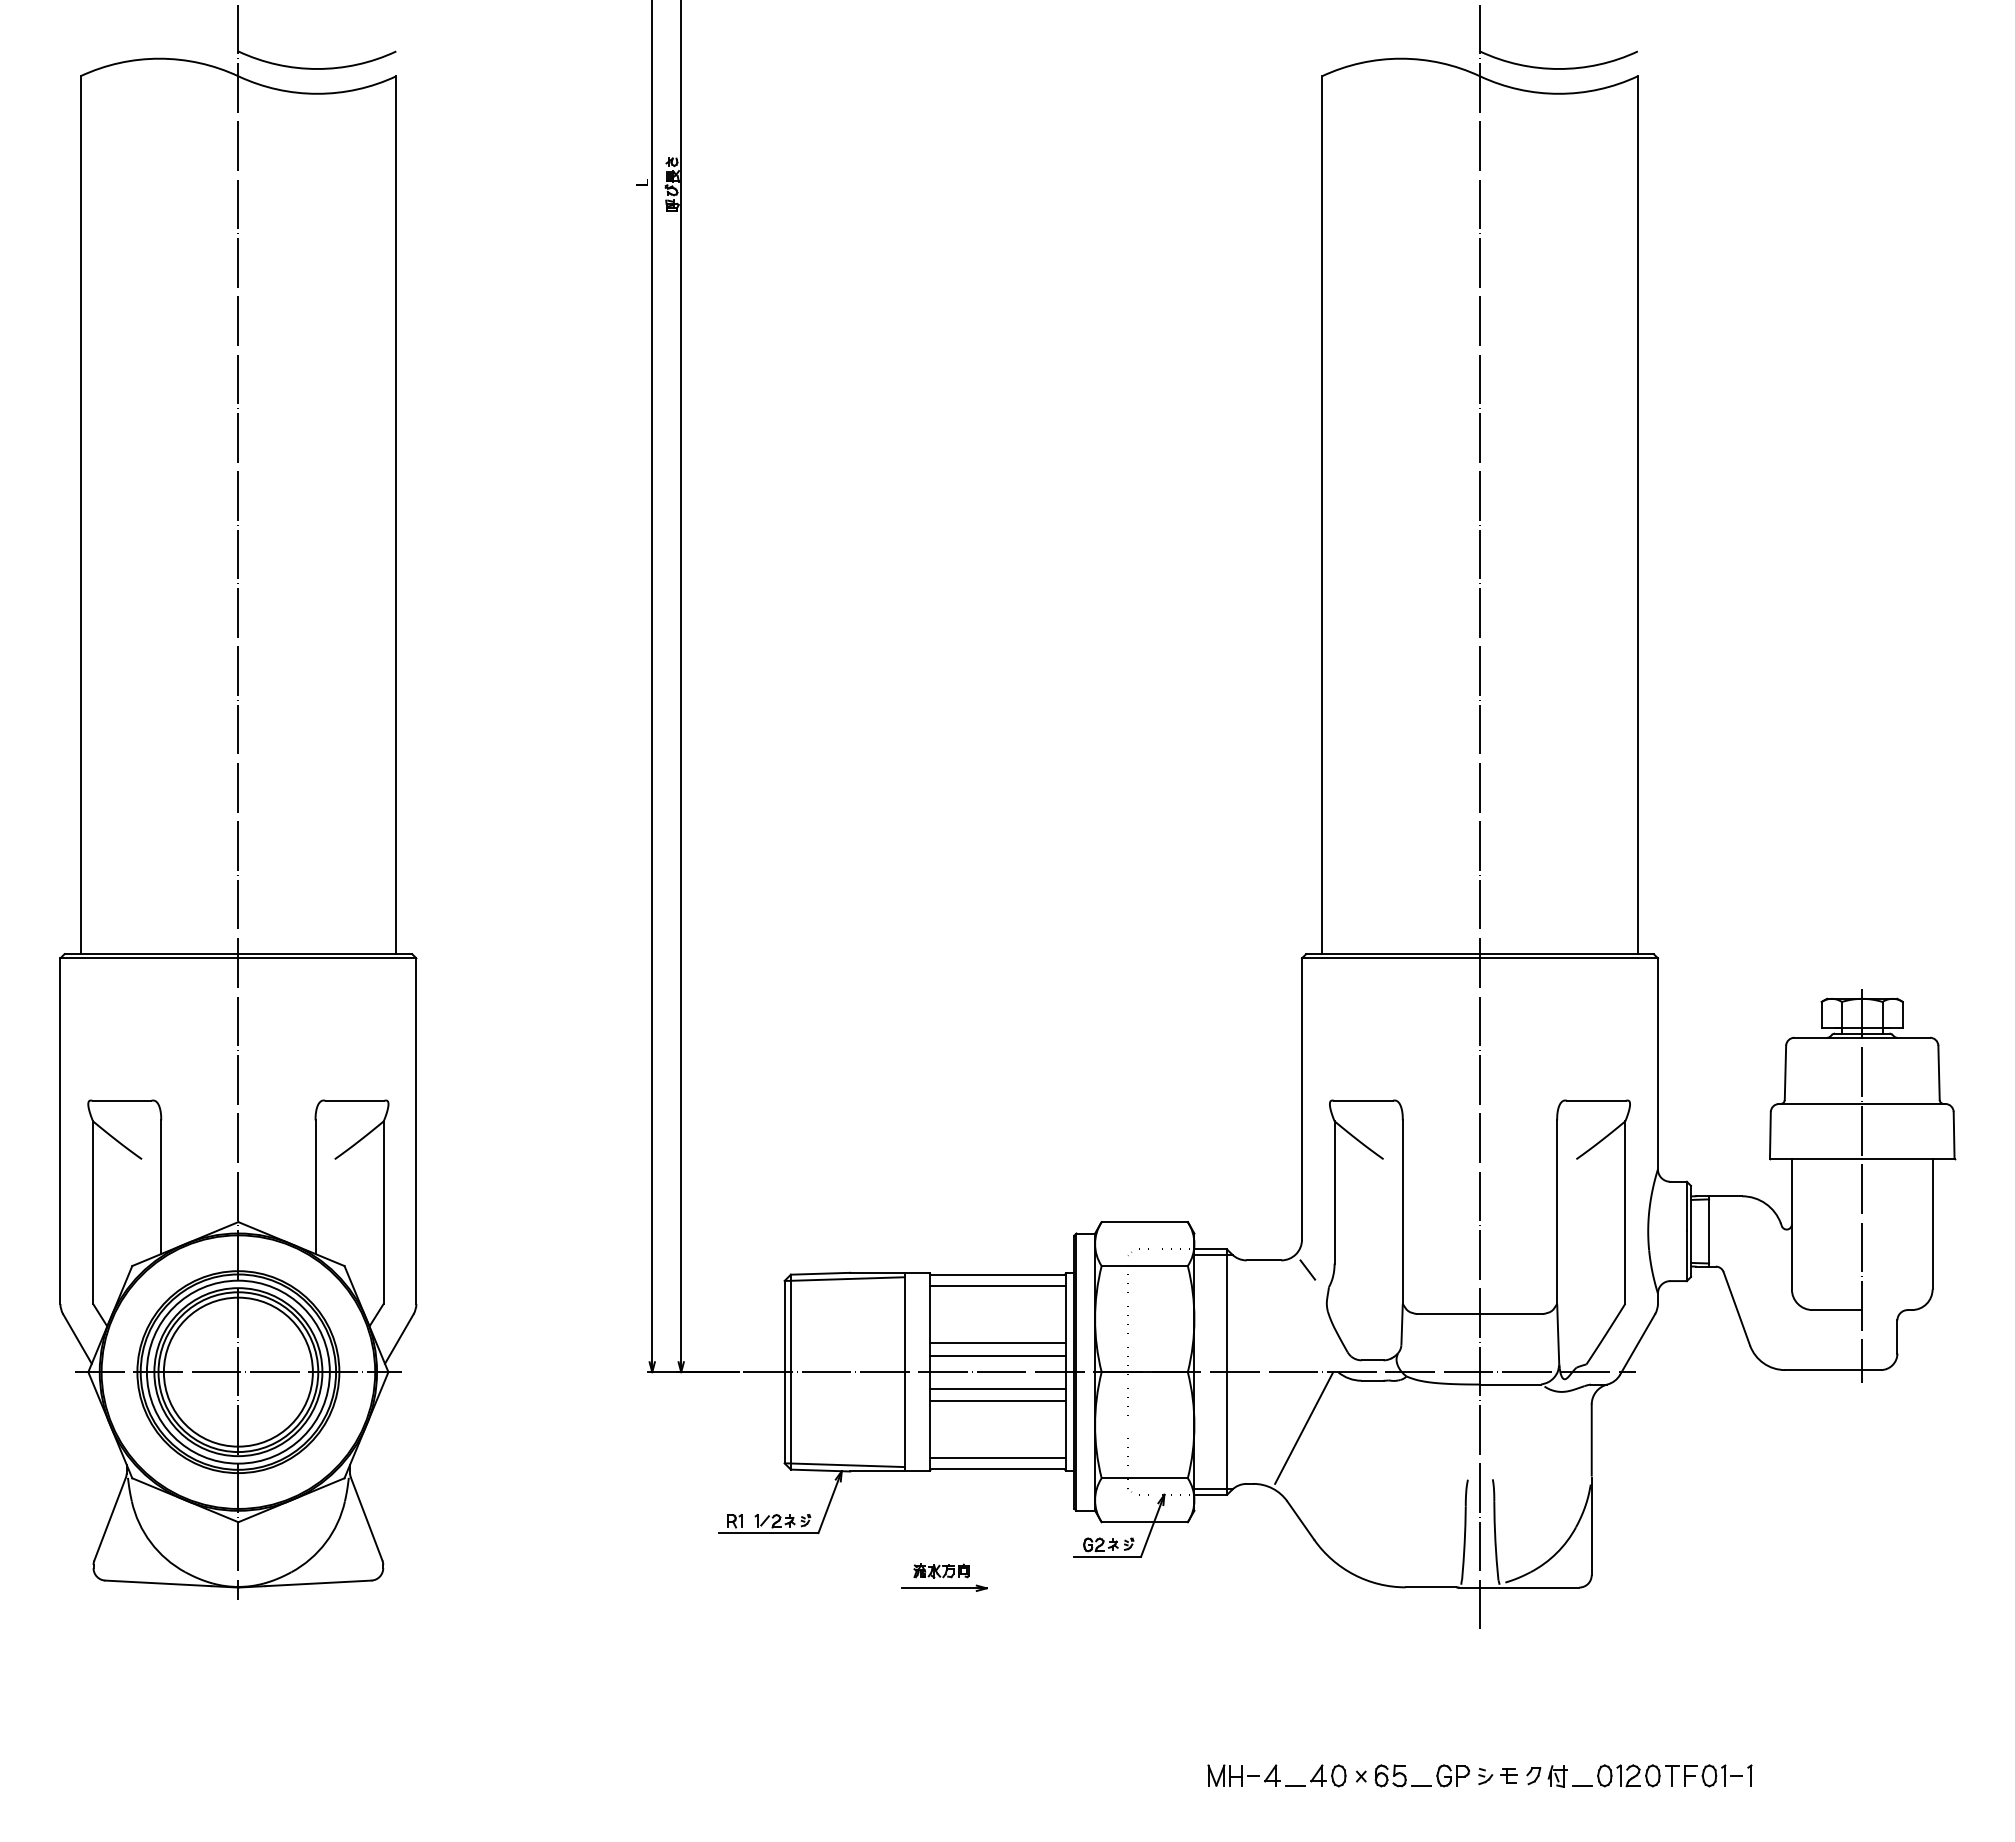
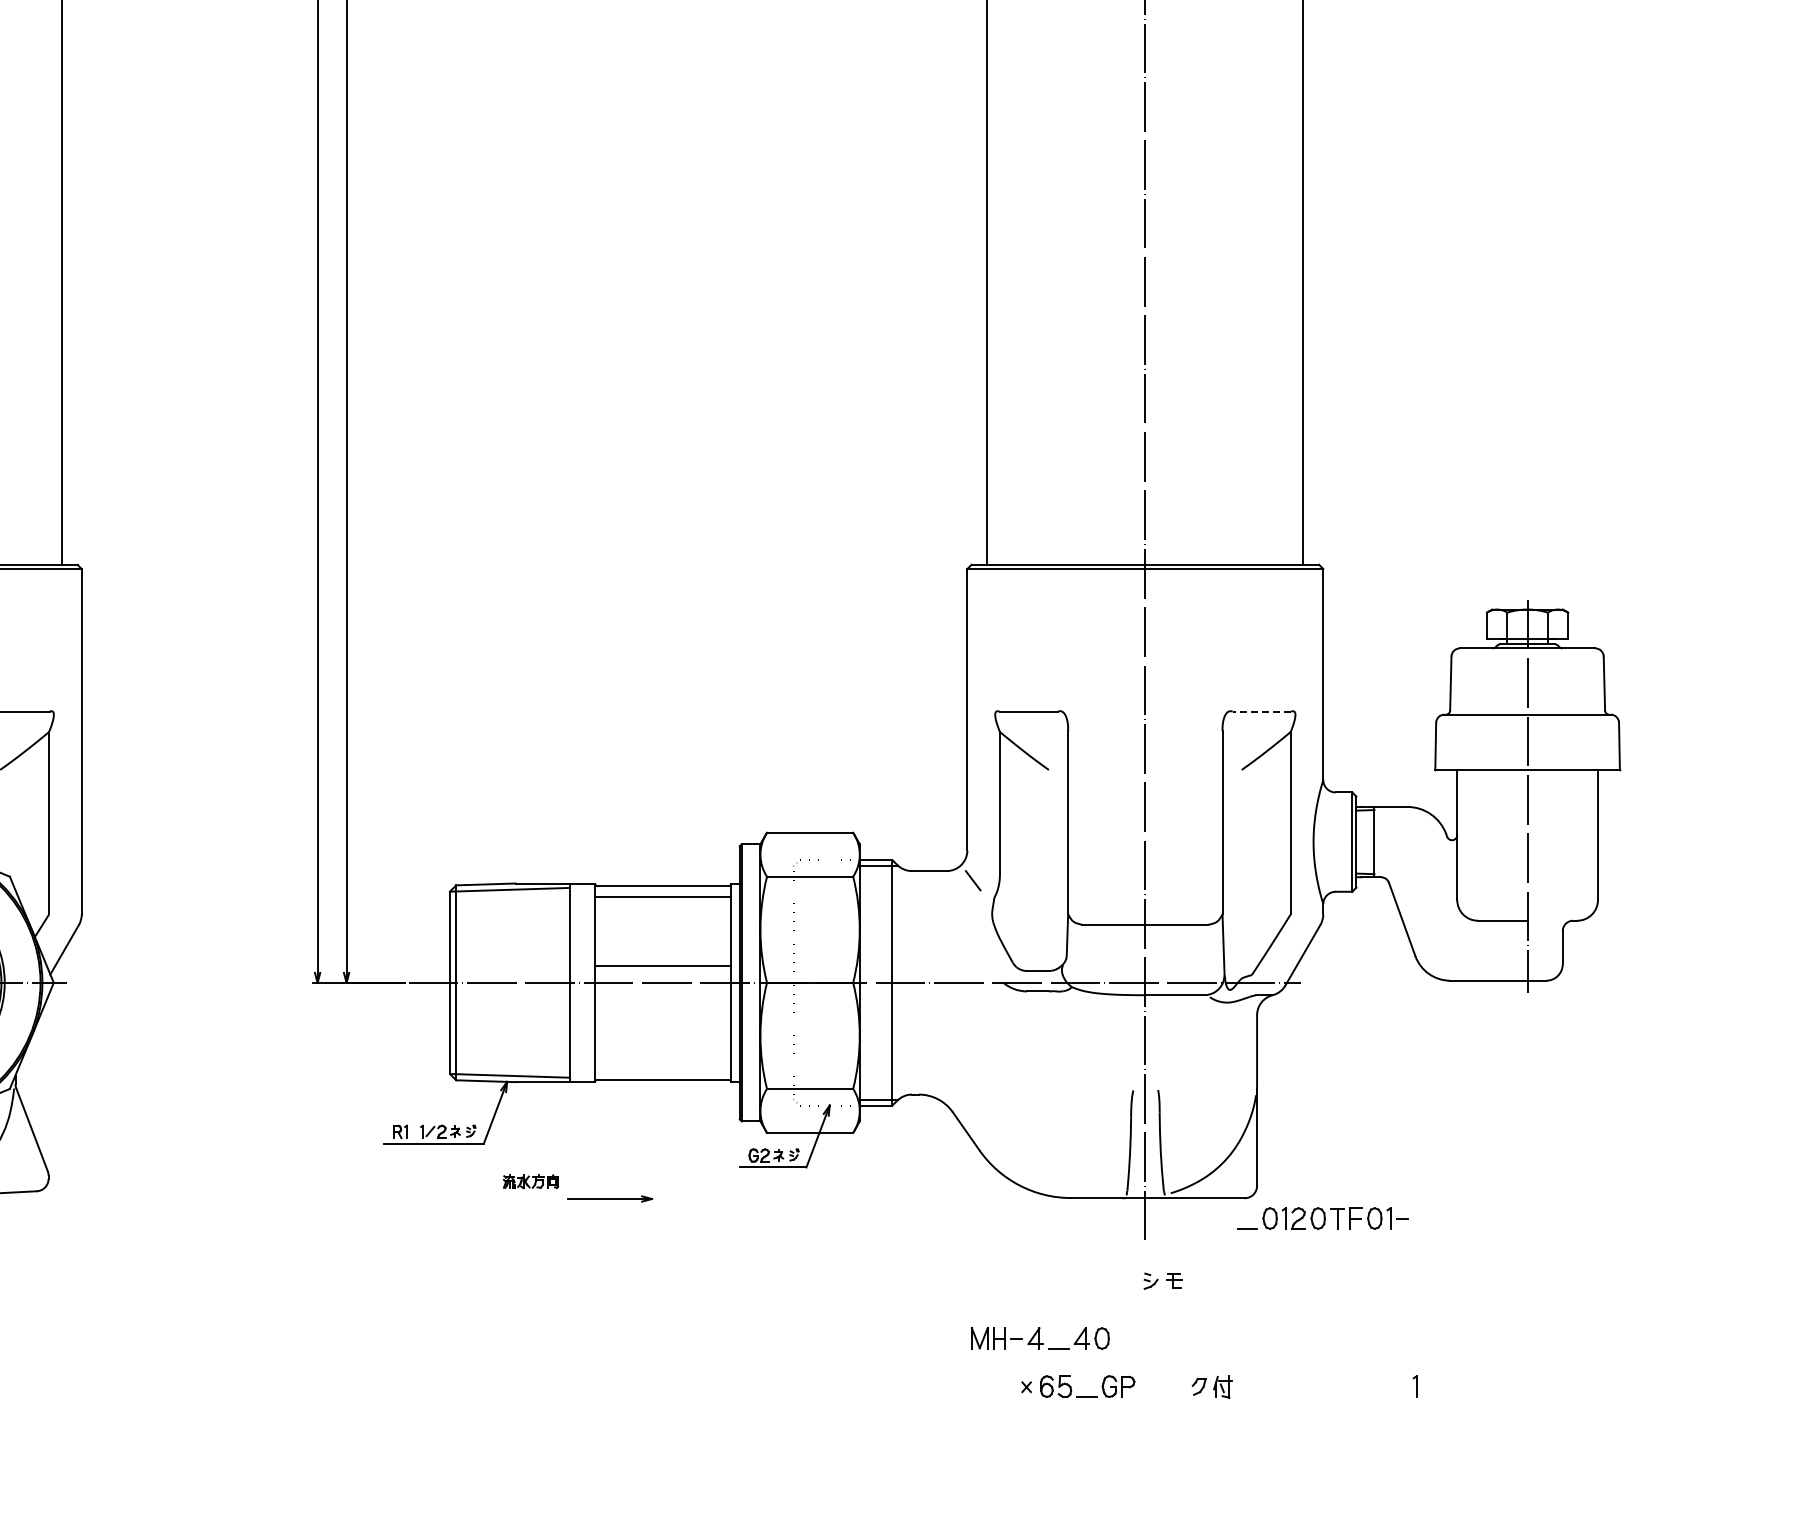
line: (1596, 1100) -> (1261, 711), solid -> dashed
line: (997, 1343) -> (662, 954), removed
line: (997, 1388) -> (662, 999), removed
line: (997, 1401) -> (662, 1012), removed
line: (1304, 1427) -> (969, 1038), removed
line: (997, 1458) -> (662, 1069), removed
part: (941, 1570) -> (530, 1181), moved
part: (1276, 1775) -> (1039, 1338), moved
part: (1657, 1775) -> (1322, 1218), moved
part: (1497, 1776) -> (1162, 1281), moved

